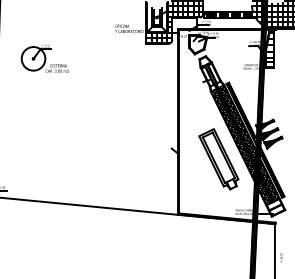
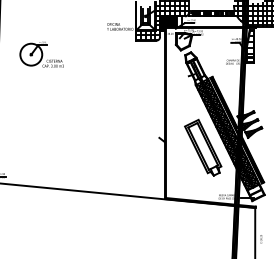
hatch: (181, 25) -> (168, 23), added

